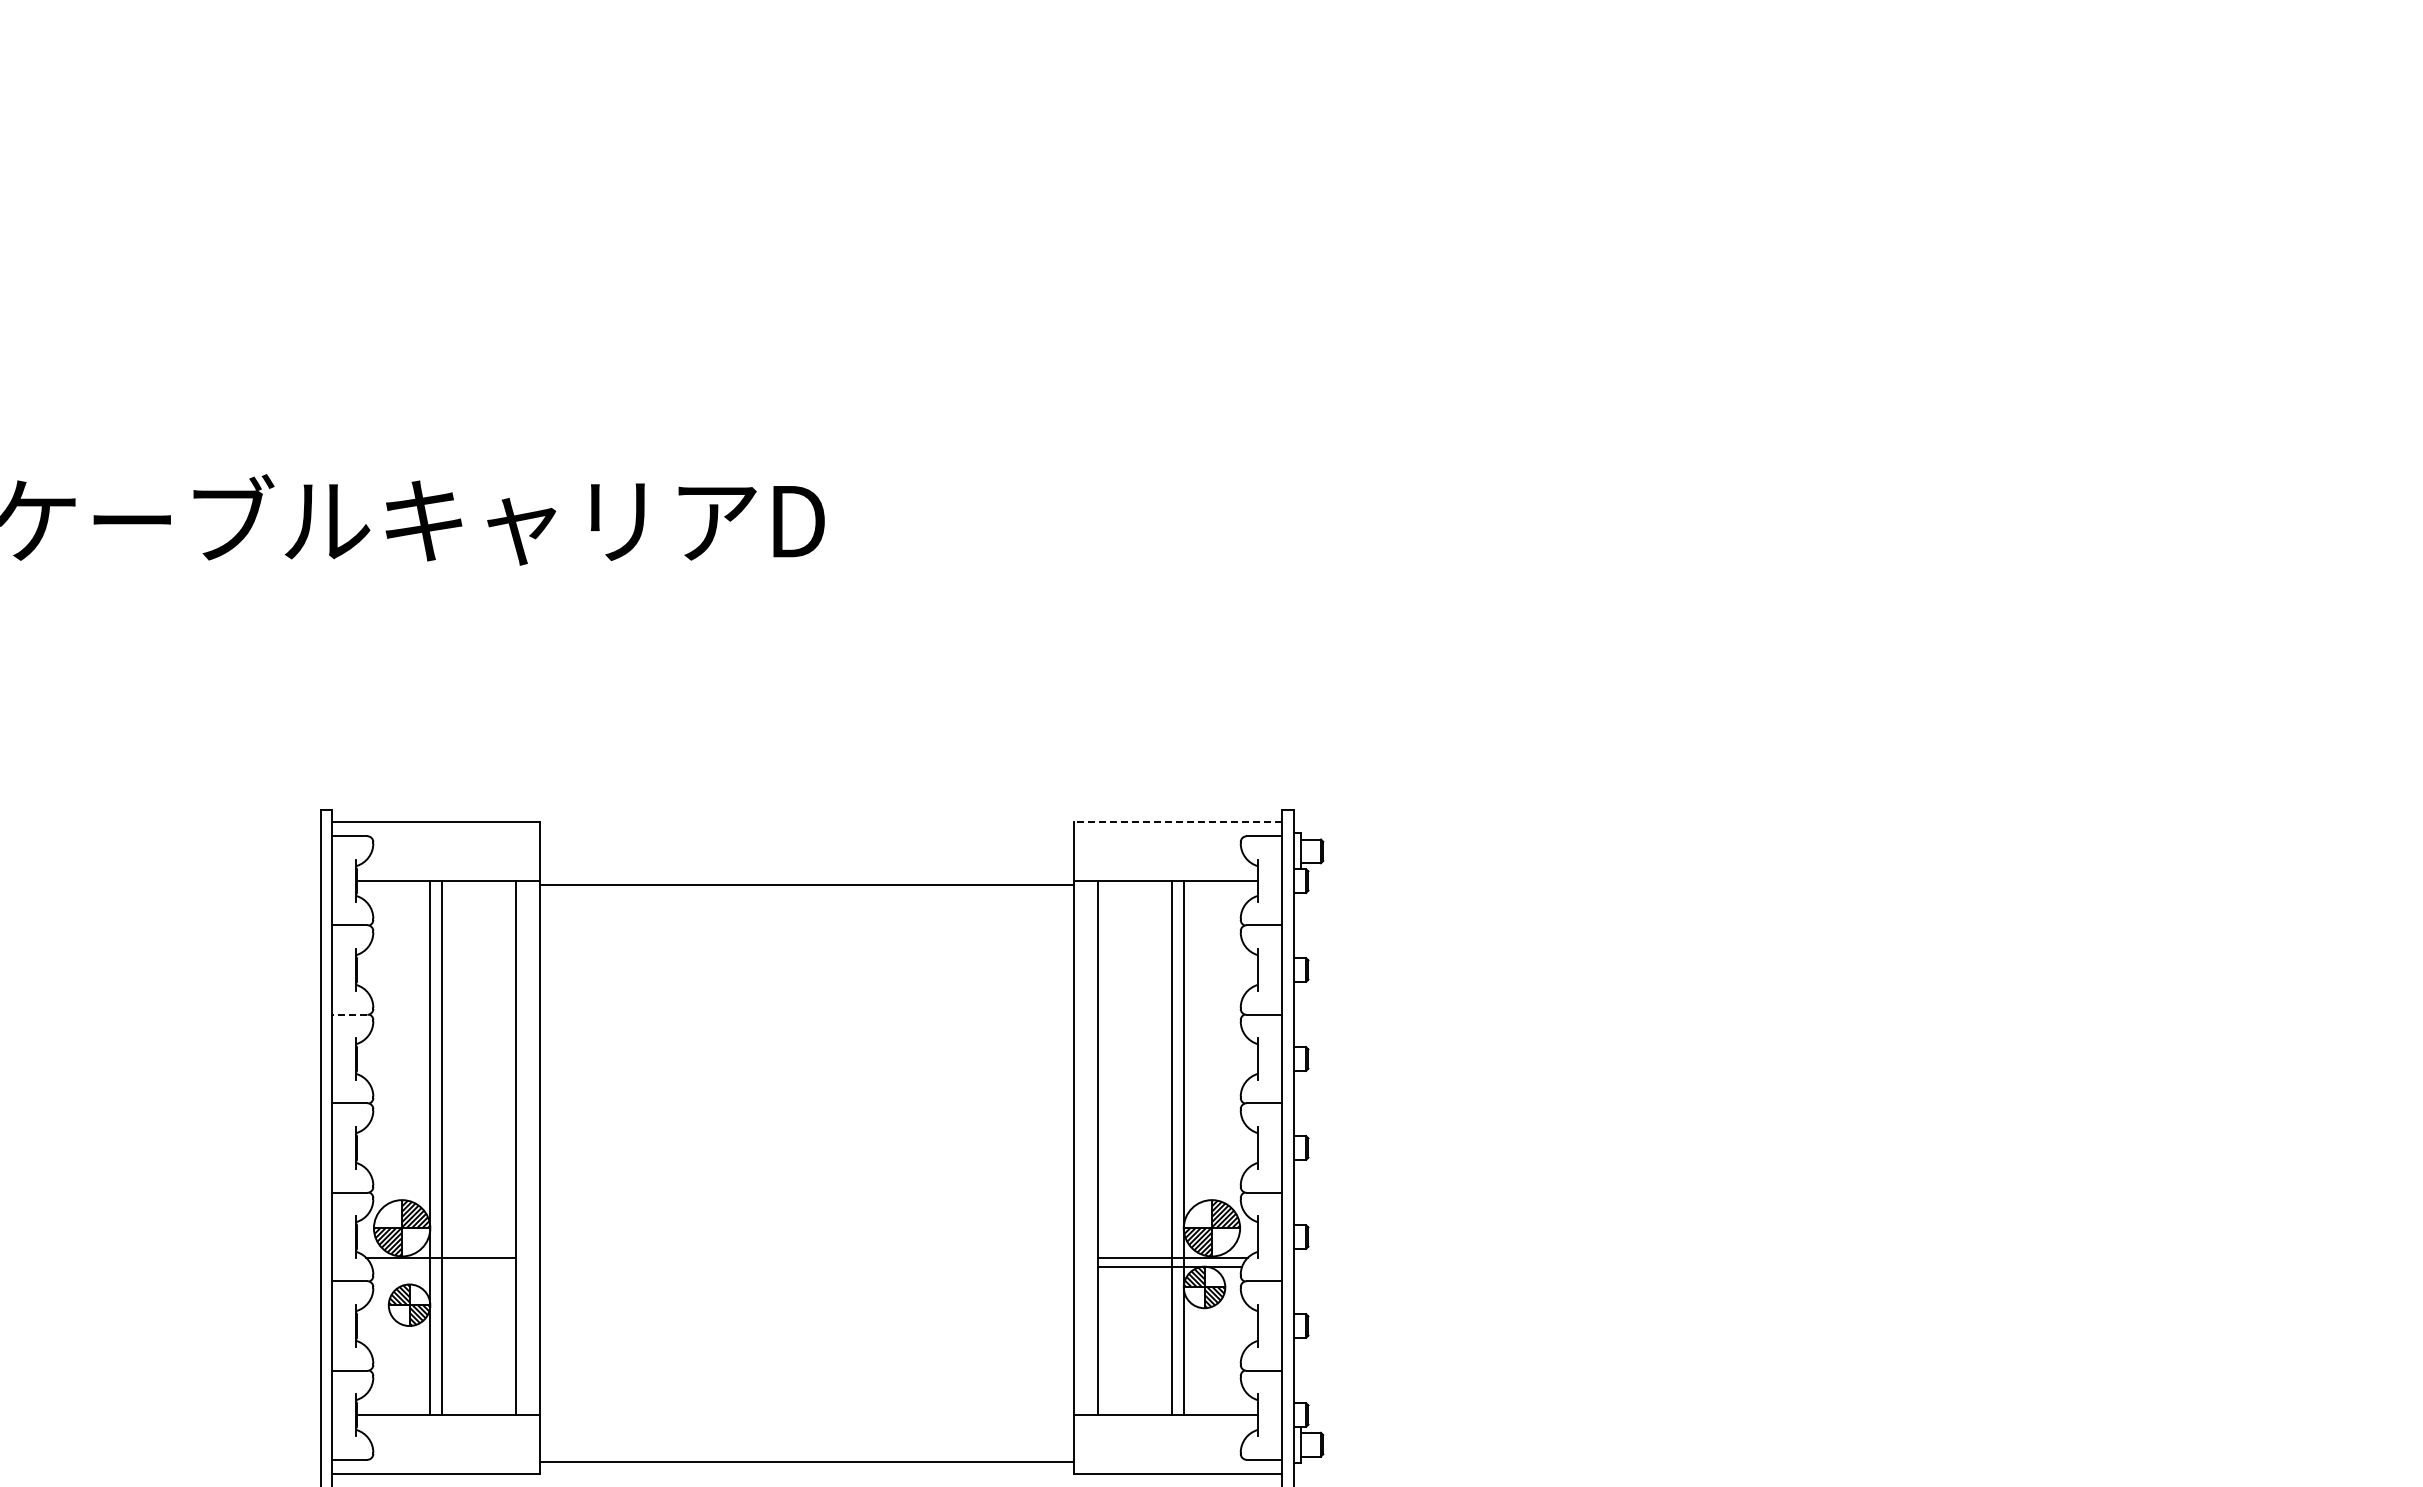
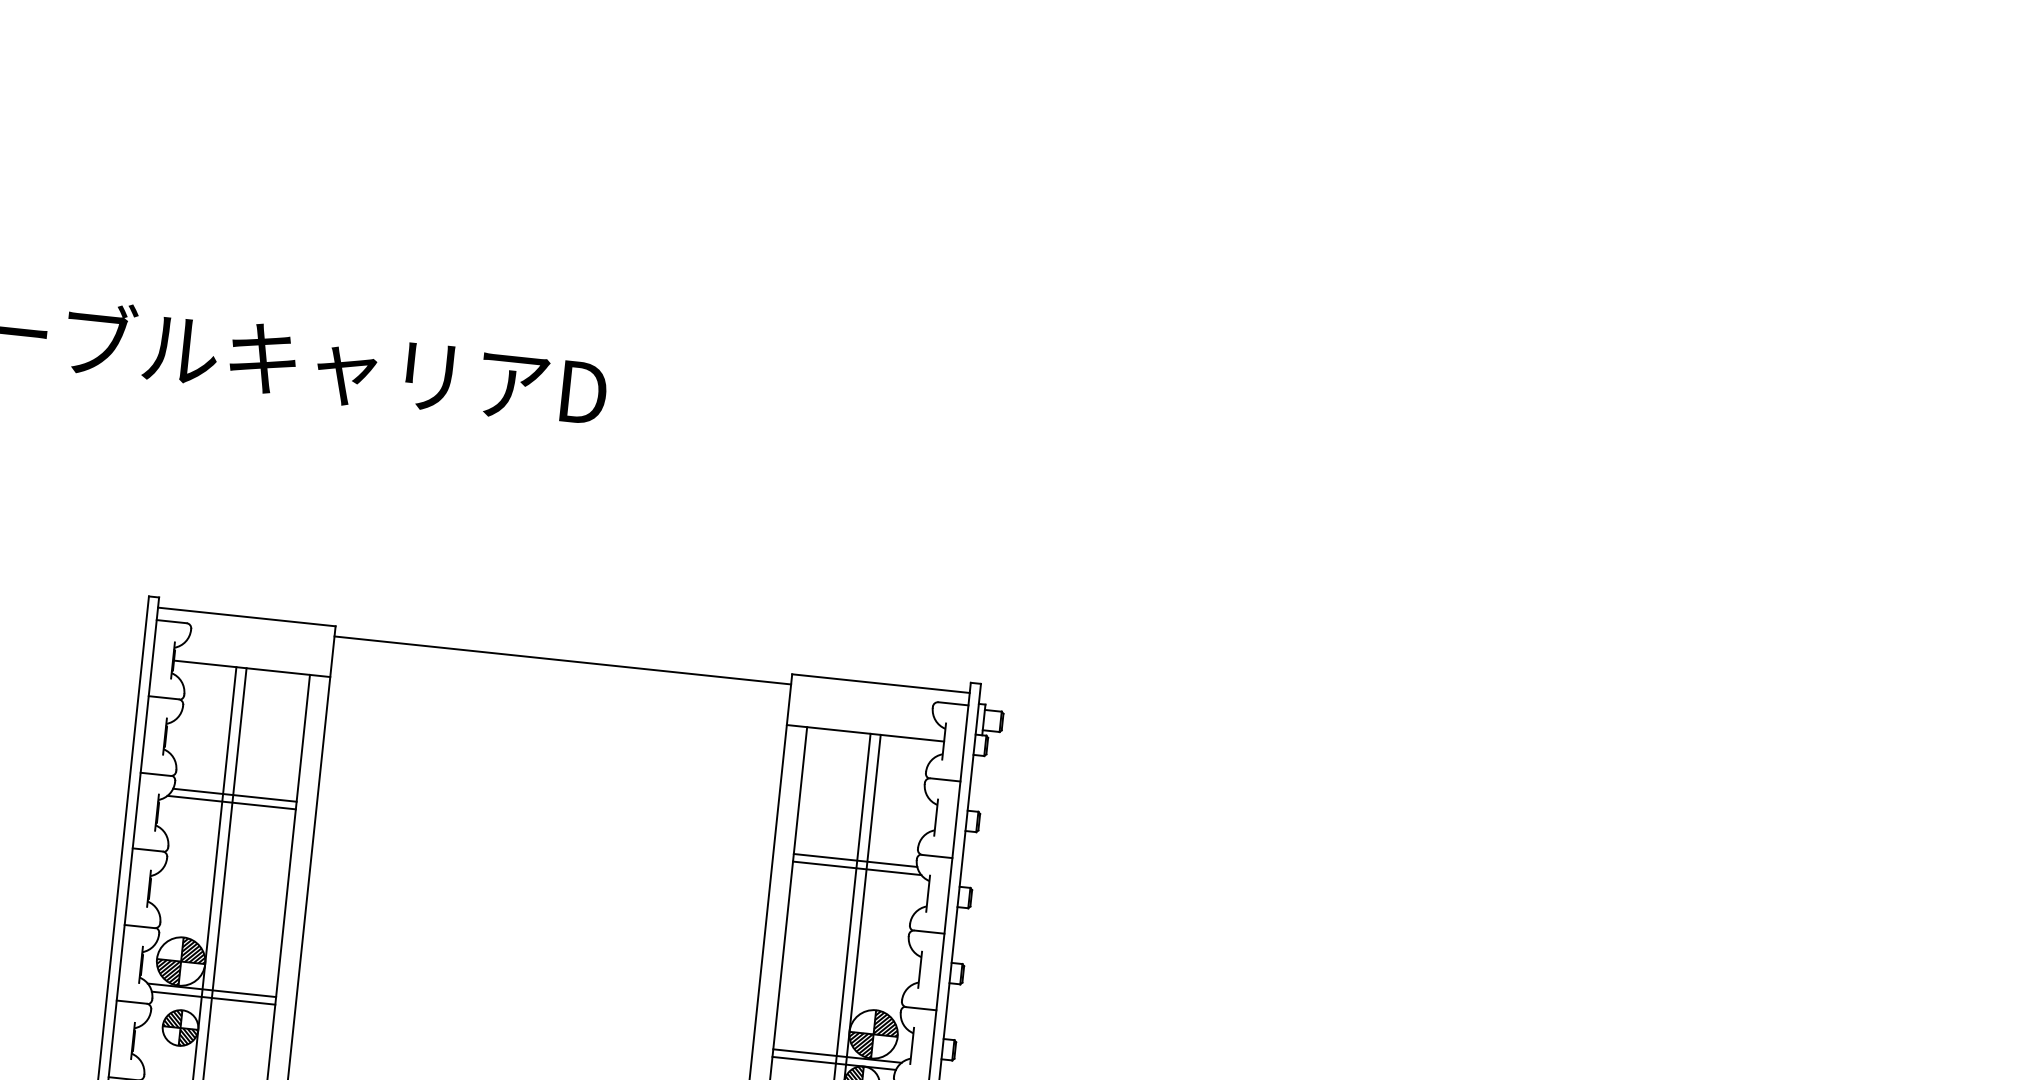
line: (1177, 821) -> (880, 683), dashed -> solid
line: (807, 884) -> (563, 660), moved
line: (349, 1014) -> (155, 774), dashed -> solid
line: (443, 1029) -> (234, 795), added
line: (1169, 1029) -> (855, 860), added
line: (441, 1038) -> (231, 802), added
line: (1172, 1038) -> (856, 868), added
line: (443, 1266) -> (213, 997), added

